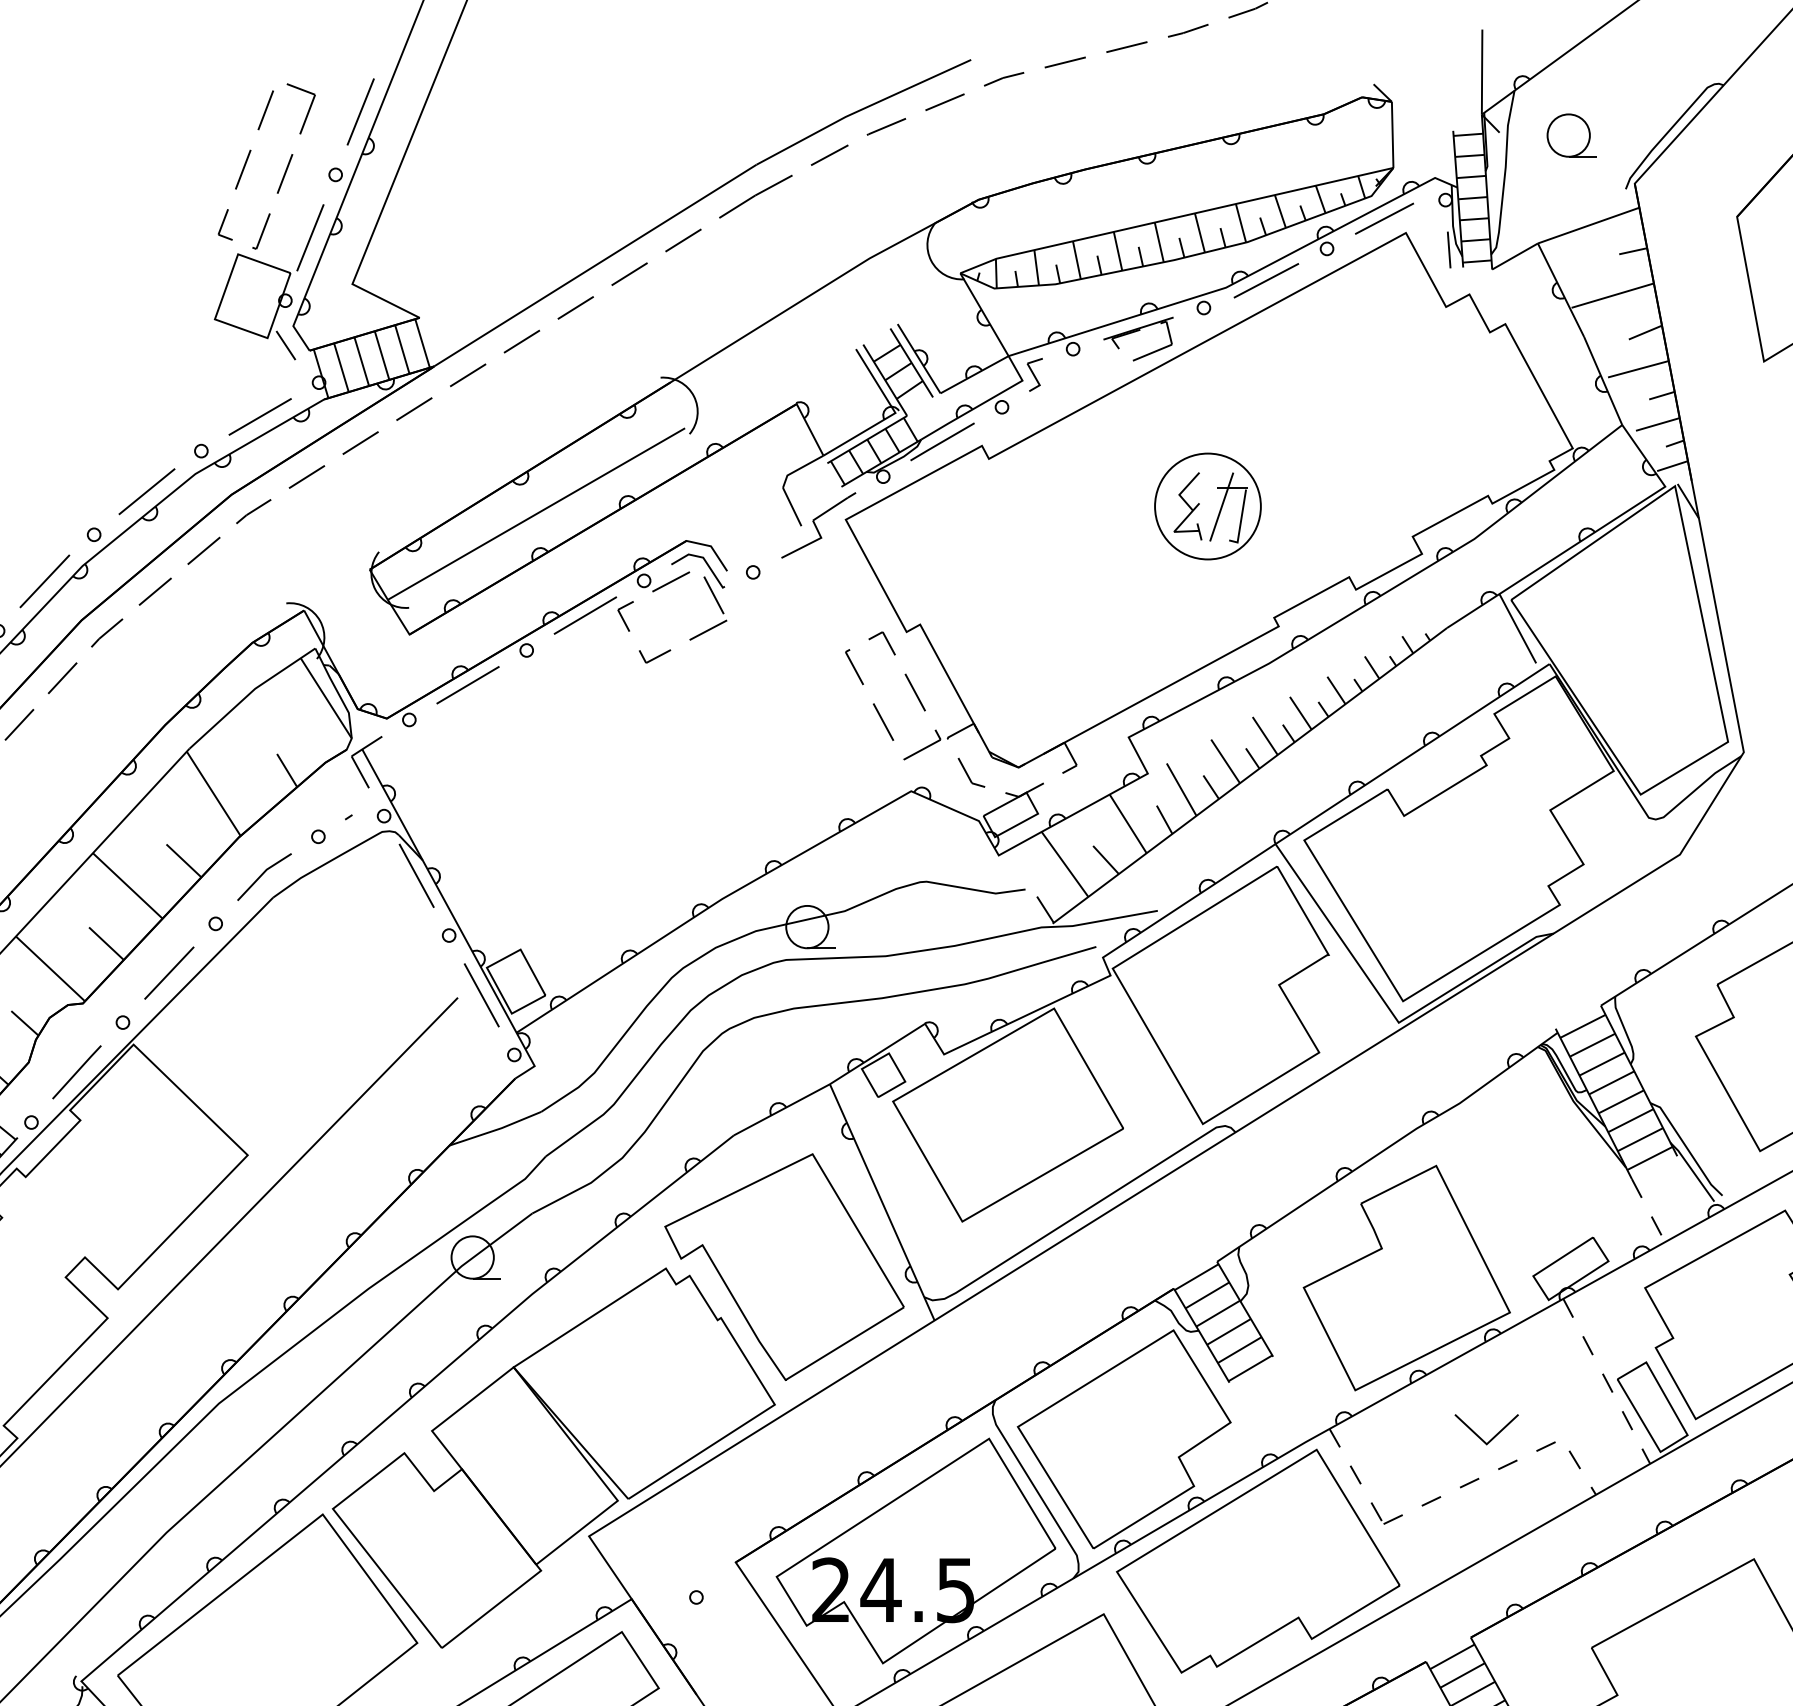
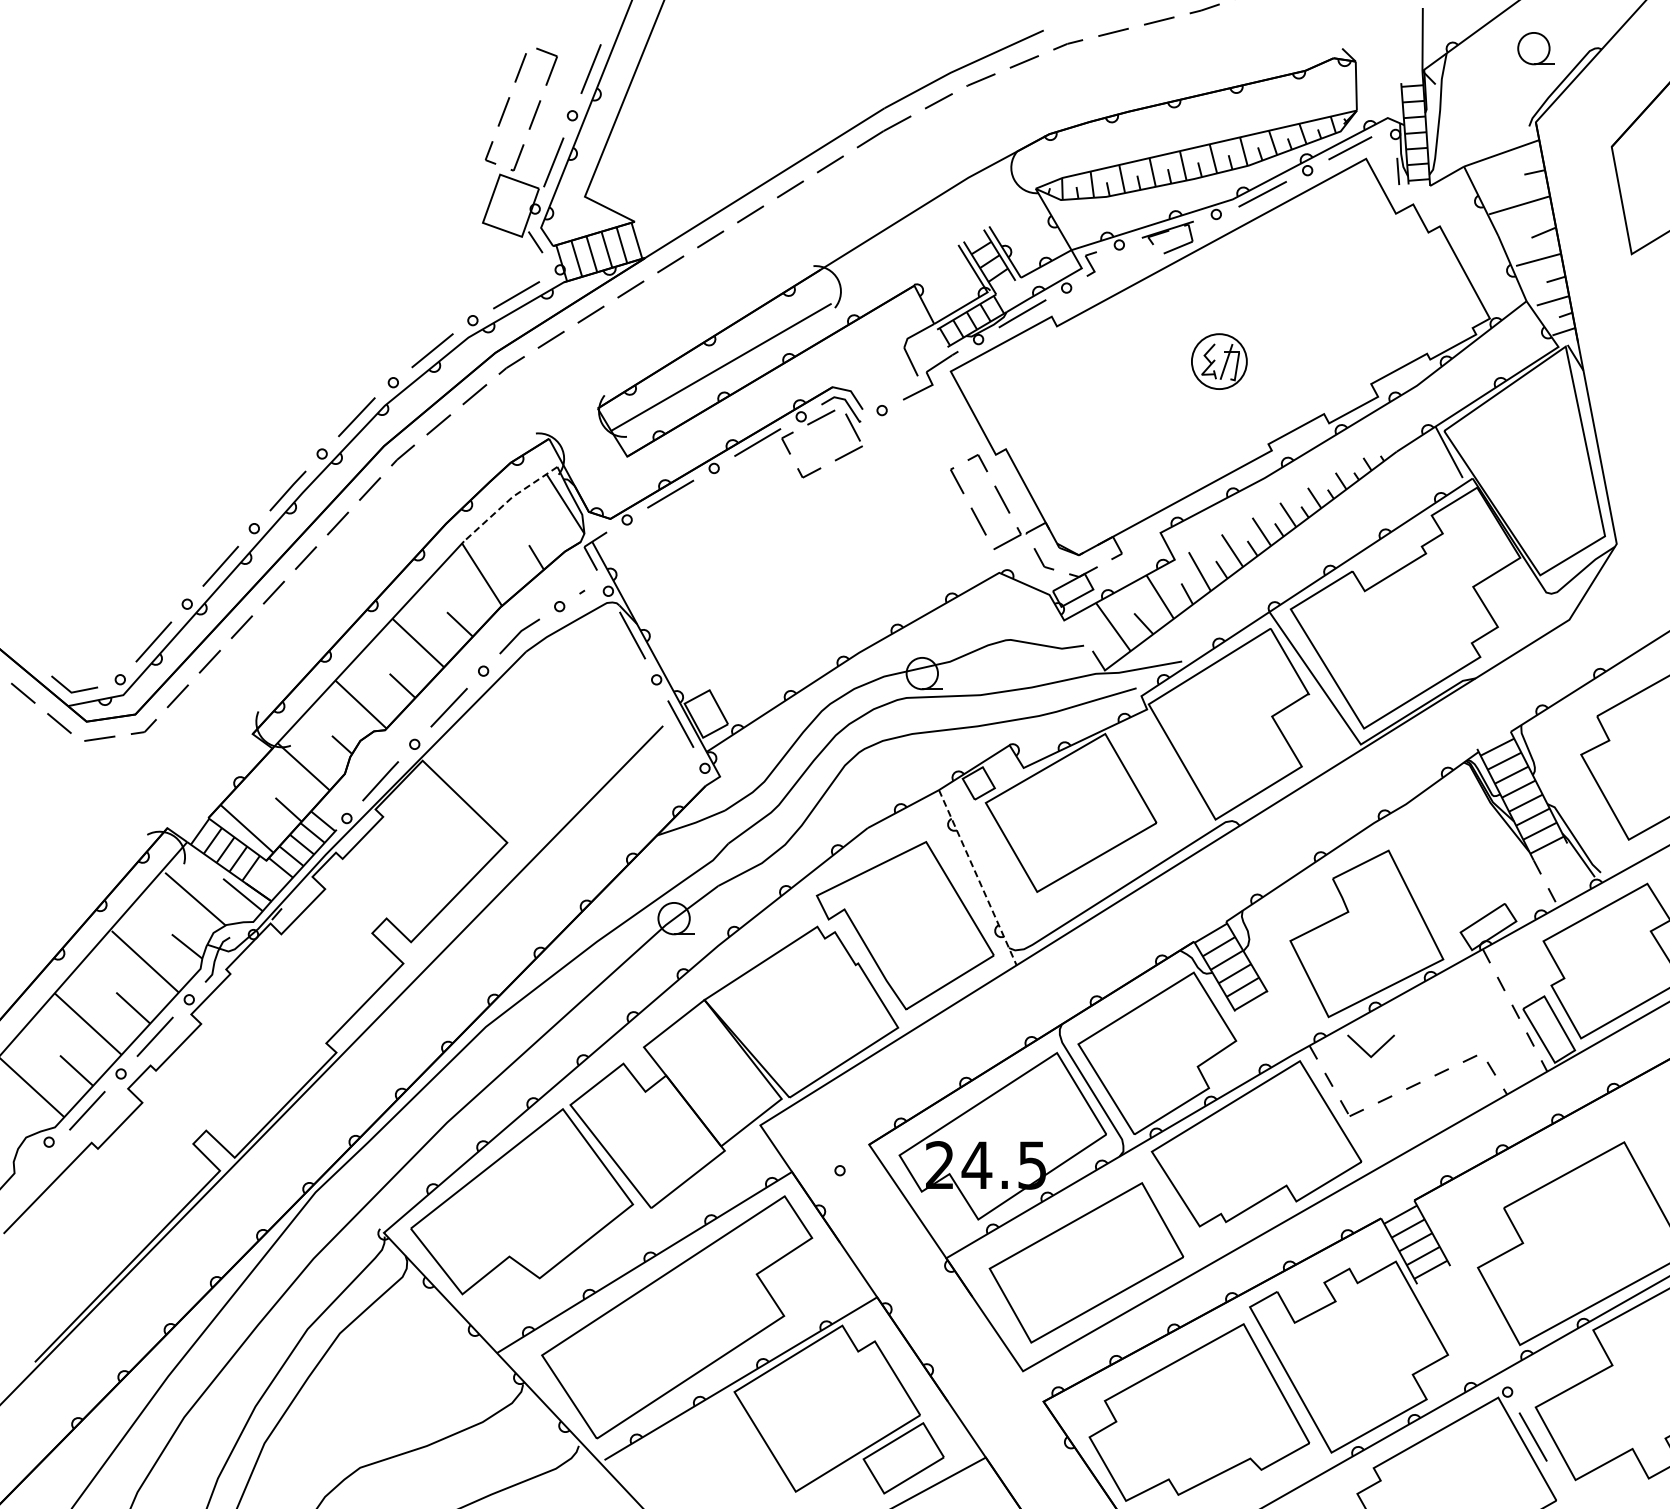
part: (1570, 135) -> (1535, 48), moved
part: (1208, 506) -> (1219, 361), size x0.7
line: (249, 693) -> (508, 500), solid -> dashed
line: (883, 1203) -> (978, 878), solid -> dashed
part: (1479, 1435) -> (1365, 1050), moved

